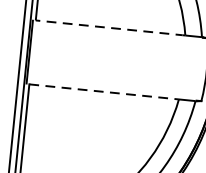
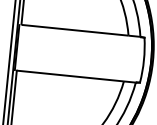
line: (109, 28) -> (74, 30), dashed -> solid
line: (104, 92) -> (70, 76), dashed -> solid

